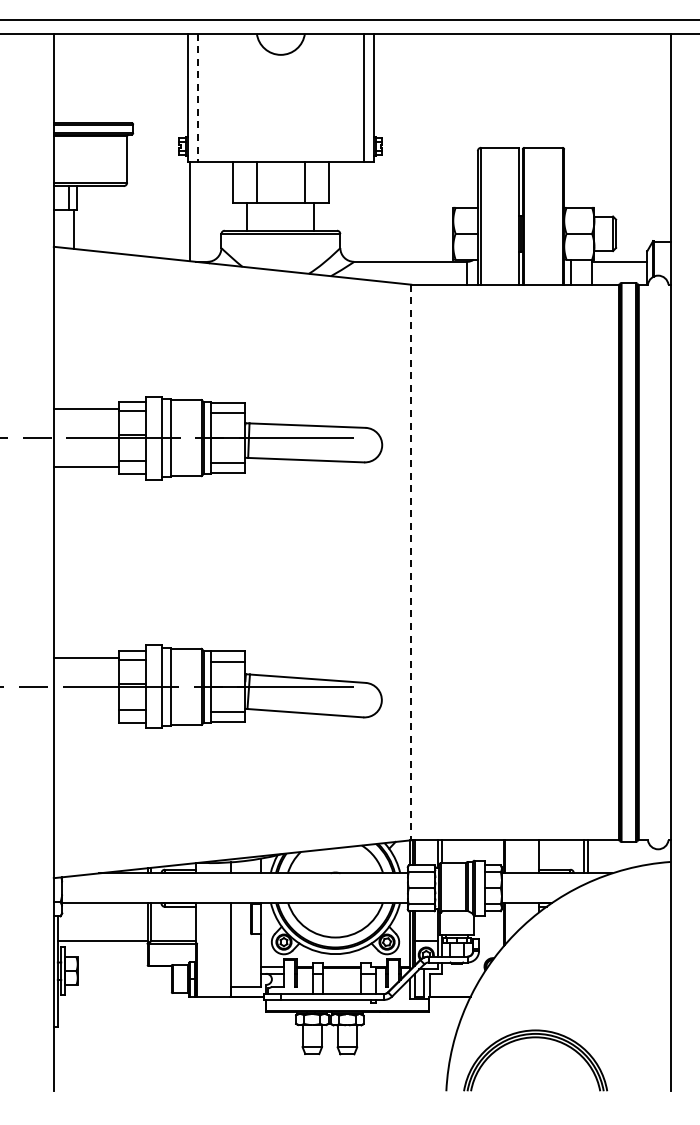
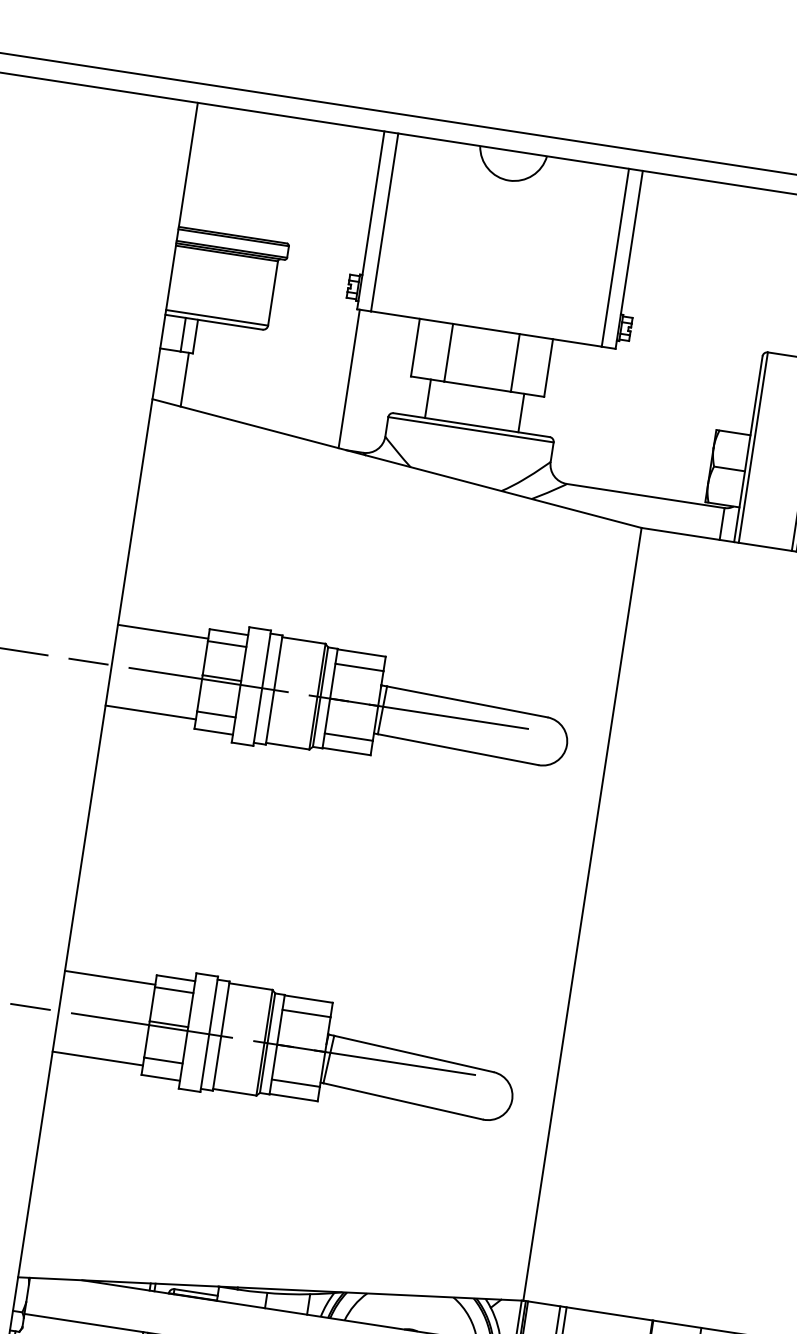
line: (197, 97) -> (384, 222), dashed -> solid
line: (411, 562) -> (582, 914), dashed -> solid
line: (85, 715) -> (96, 1057), added

